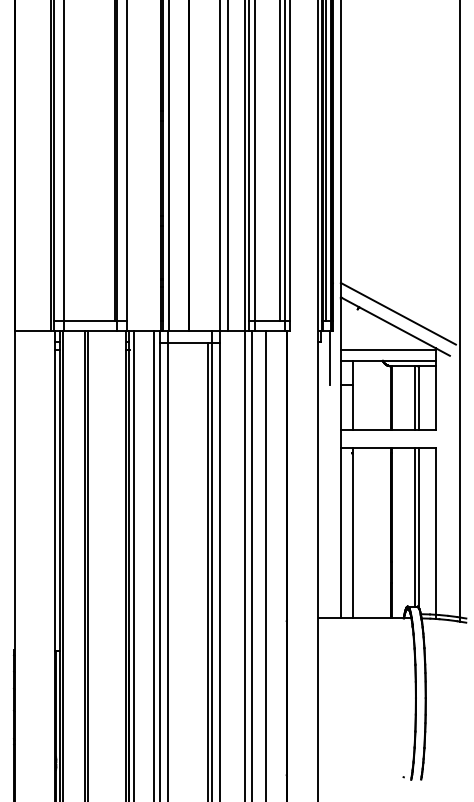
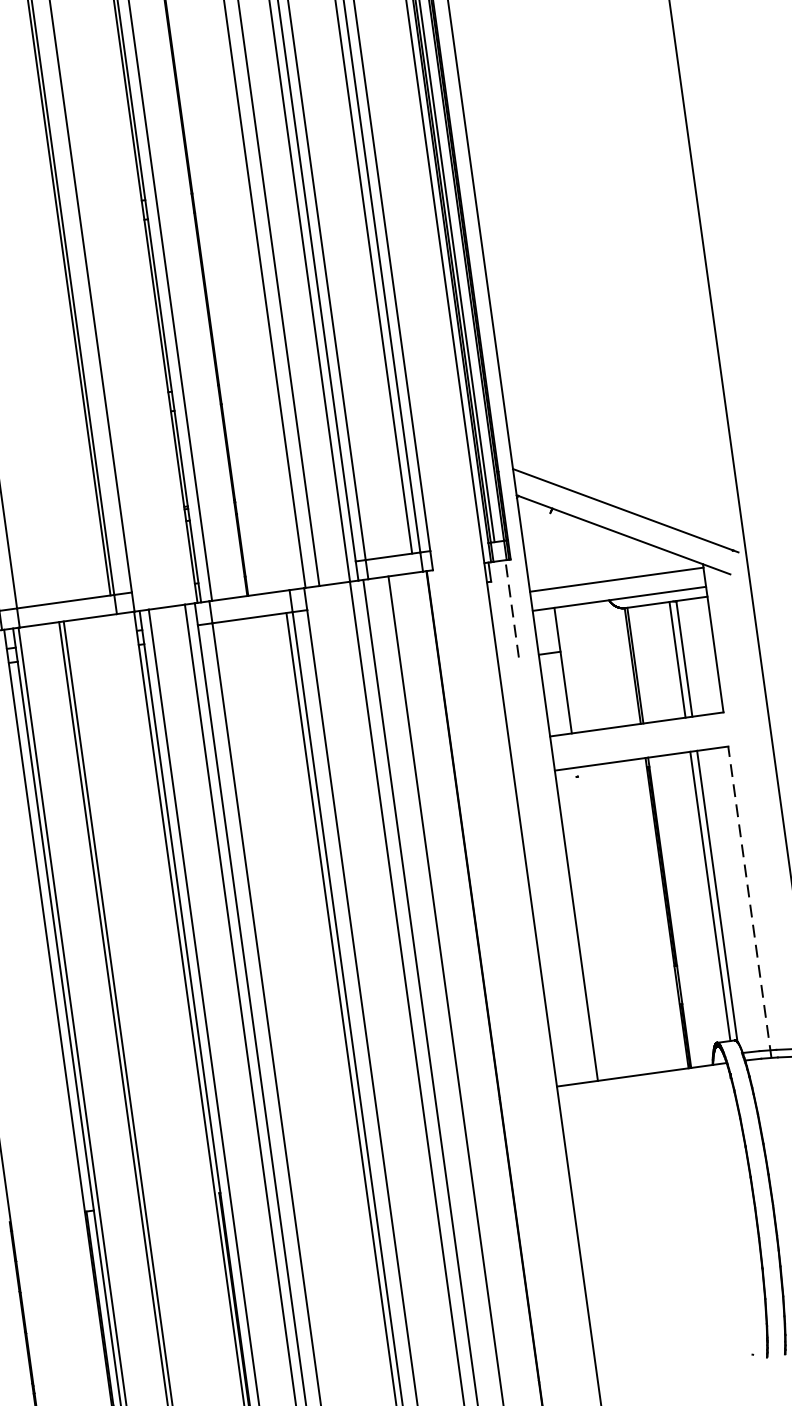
line: (329, 358) -> (511, 609), solid -> dashed
line: (352, 533) -> (597, 923), removed
line: (435, 533) -> (749, 902), solid -> dashed

